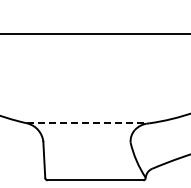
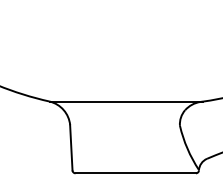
line: (88, 123) -> (126, 101), dashed -> solid

